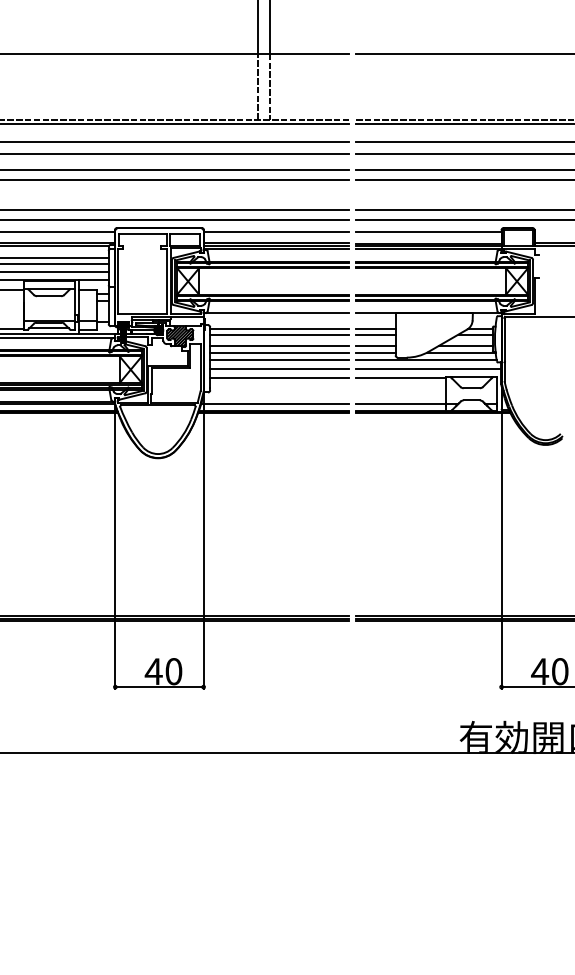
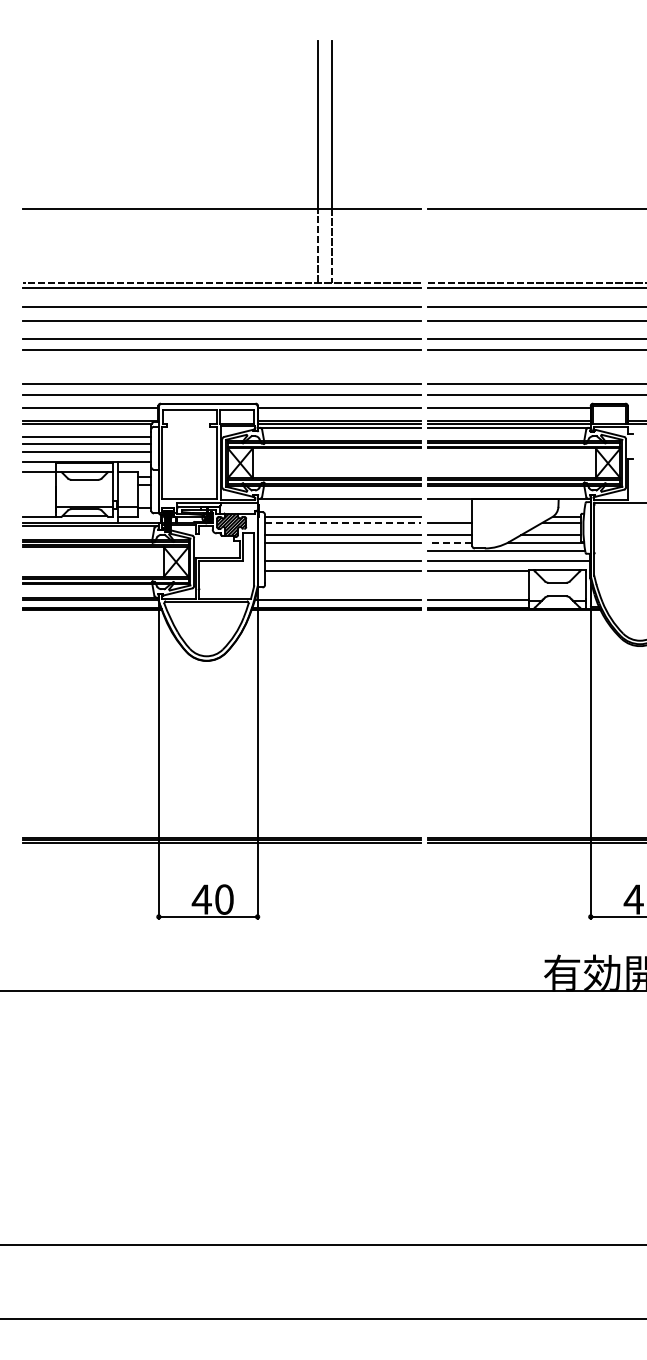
line: (375, 329) -> (449, 516), removed
line: (279, 334) -> (342, 522), solid -> dashed
line: (375, 352) -> (449, 542), solid -> dashed
line: (279, 360) -> (342, 551), removed

